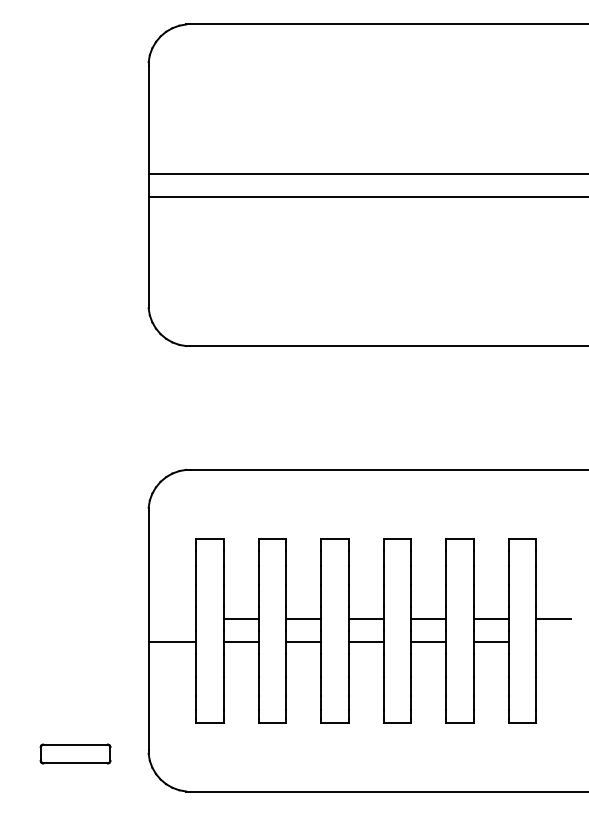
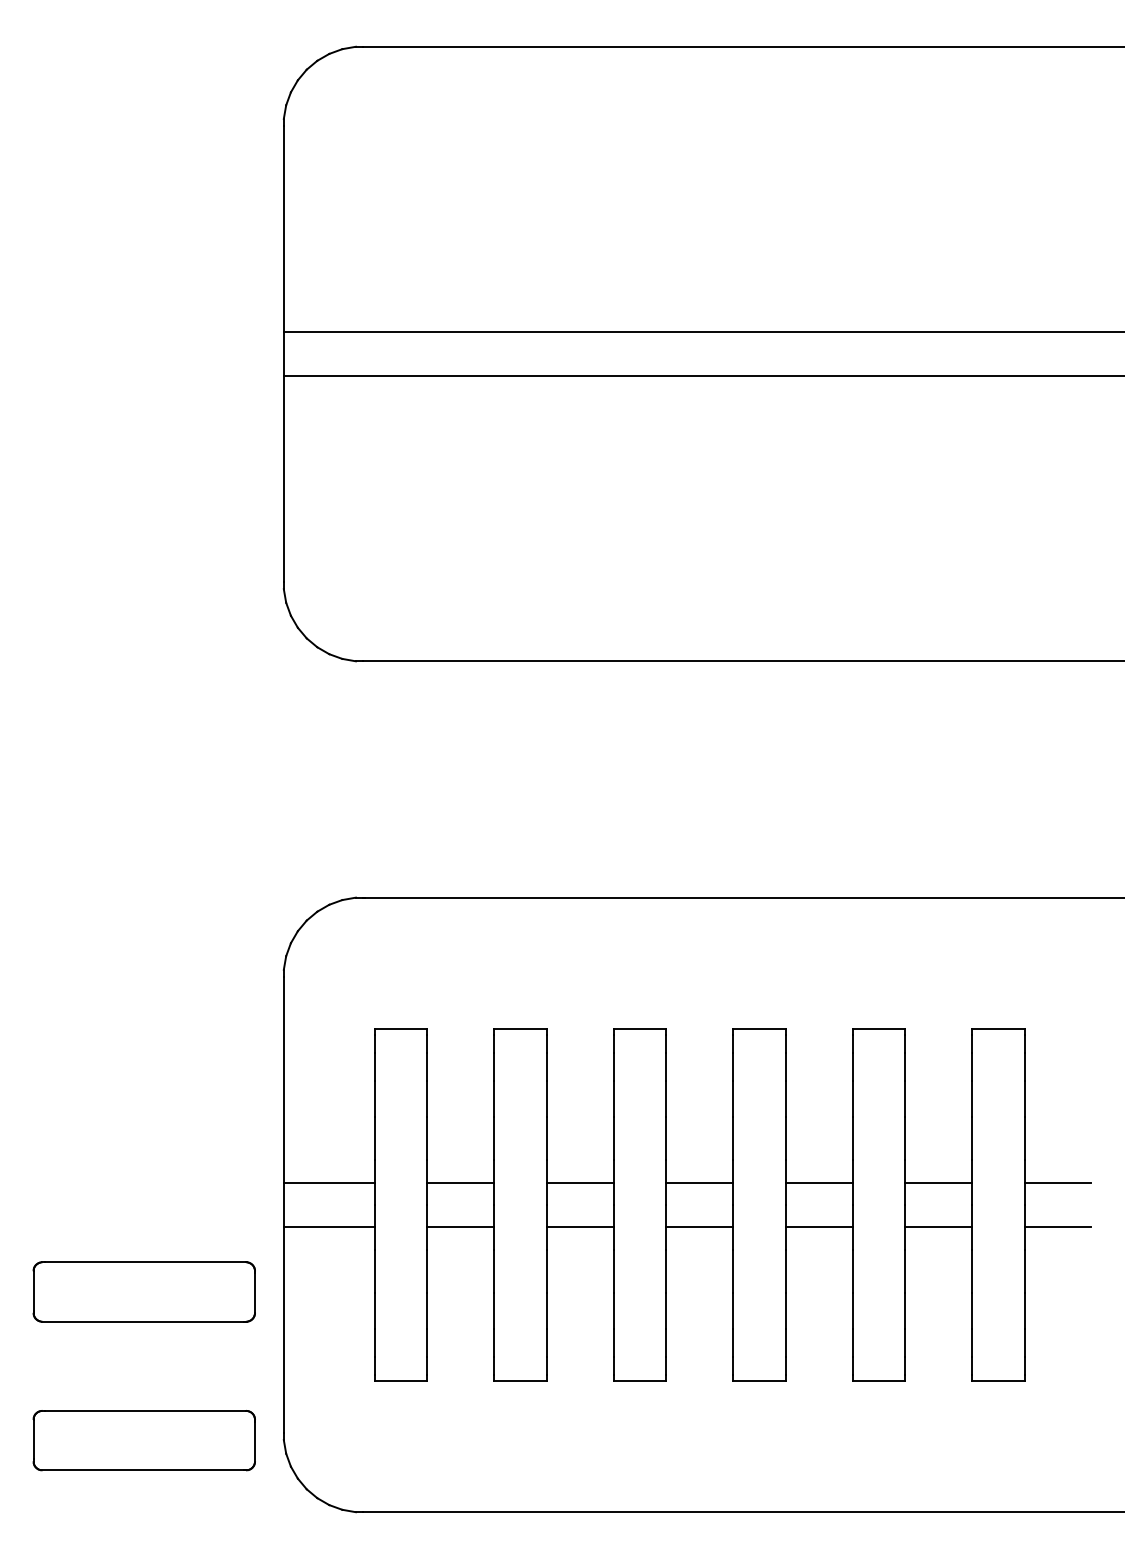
line: (172, 619) -> (329, 1183), added
line: (553, 642) -> (1057, 1227), added
part: (75, 675) -> (144, 1290), added
part: (75, 753) -> (144, 1439), size x1.67

